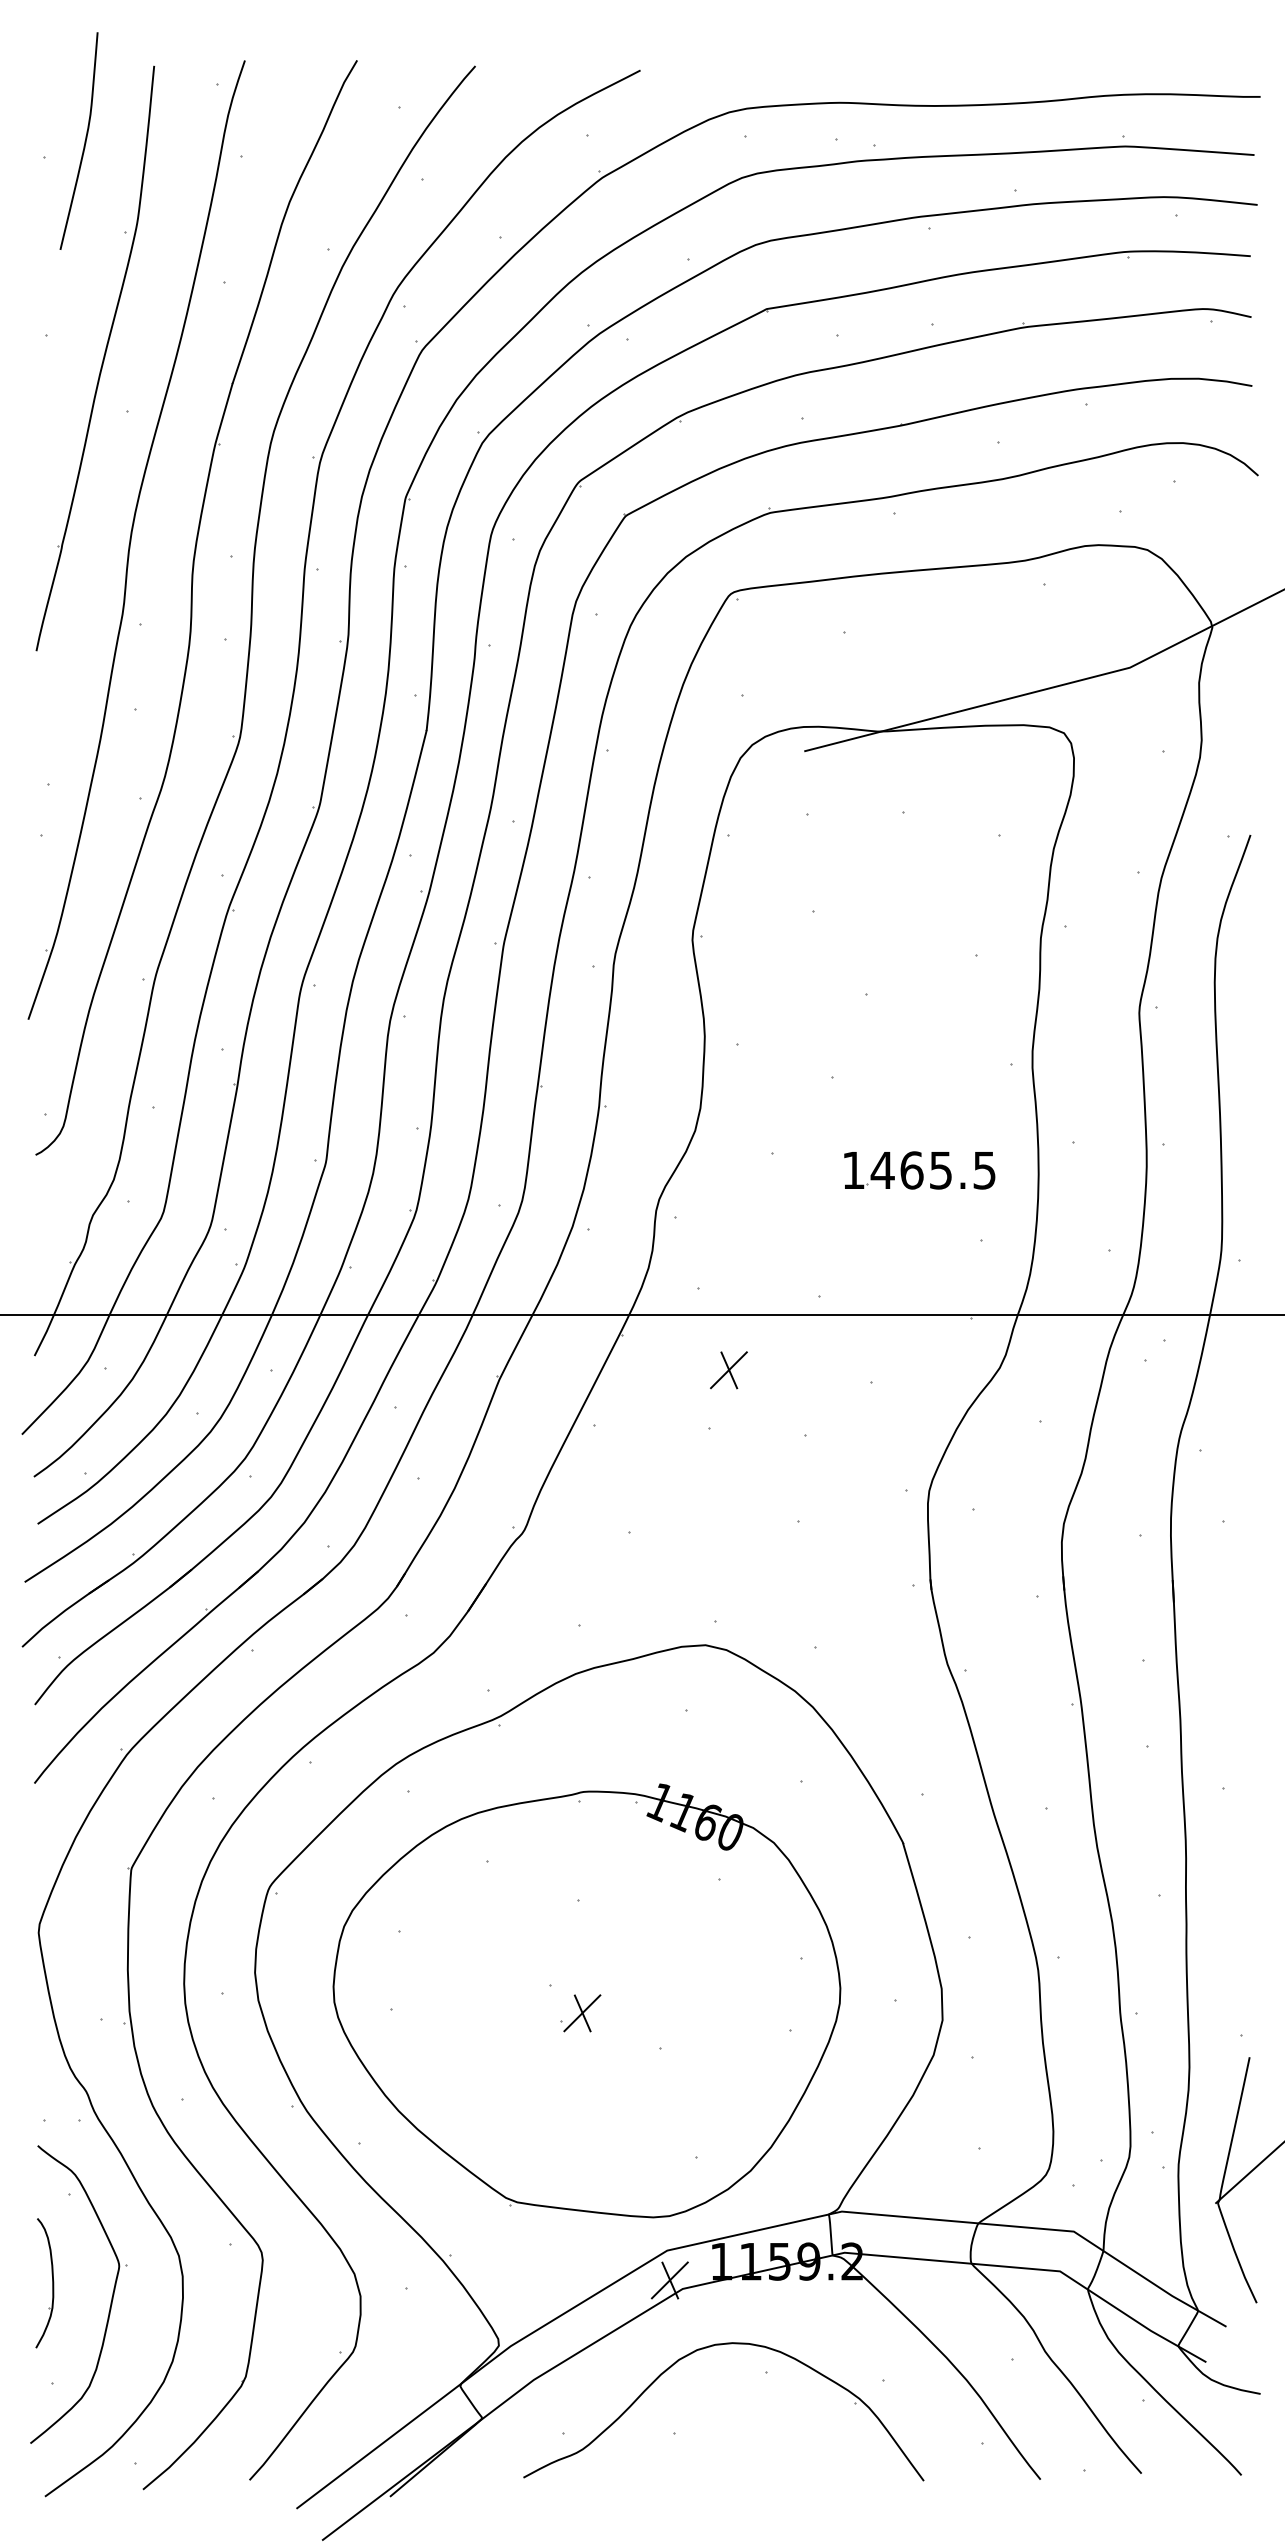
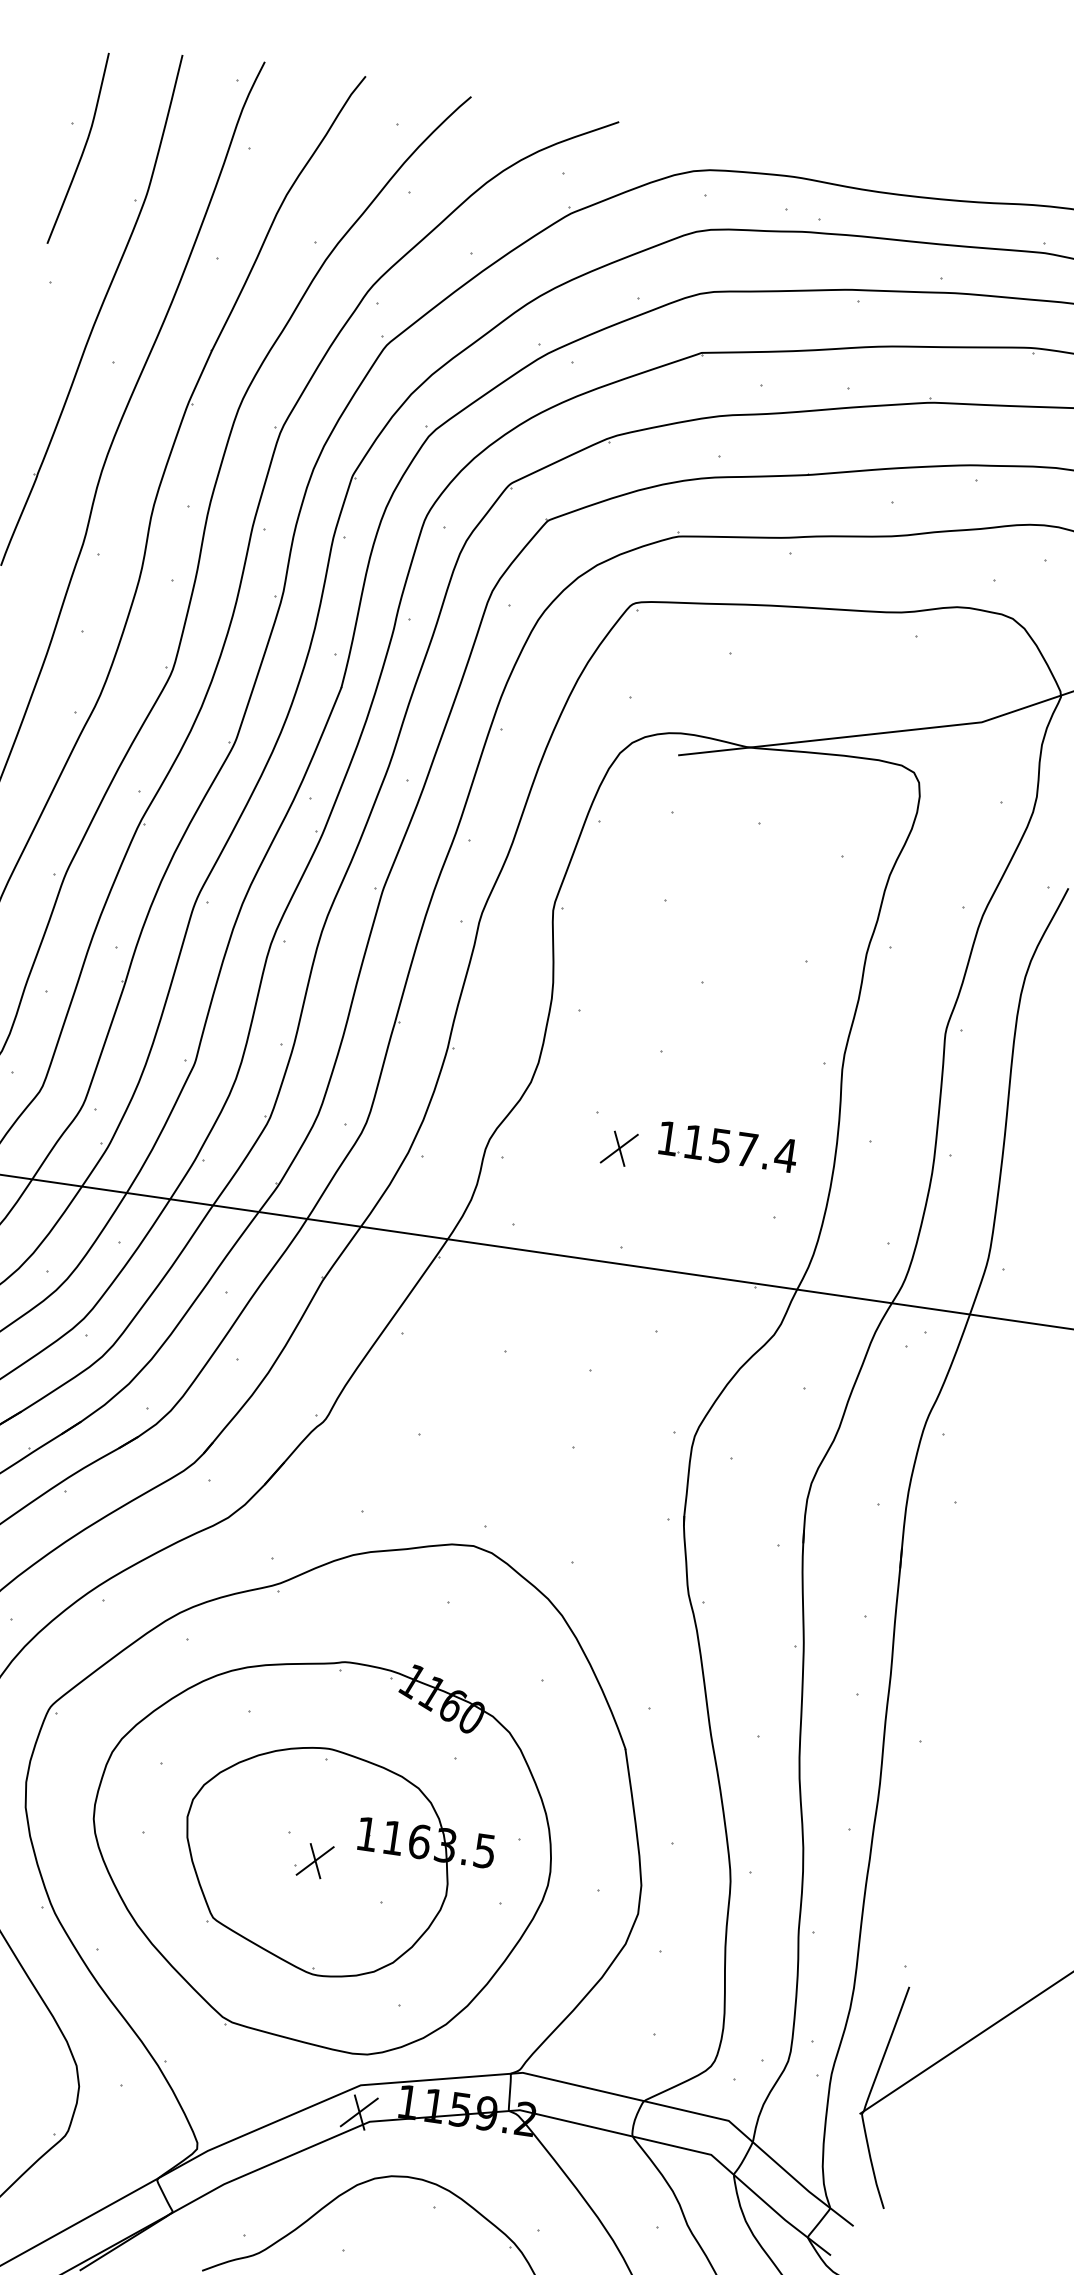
curve: (84, 140) -> (83, 148), moved
text: (933, 1170) -> (740, 1148), 1465.5 -> 1157.4
part: (728, 1370) -> (618, 1148), moved
part: (605, 2013) -> (335, 1864), added

